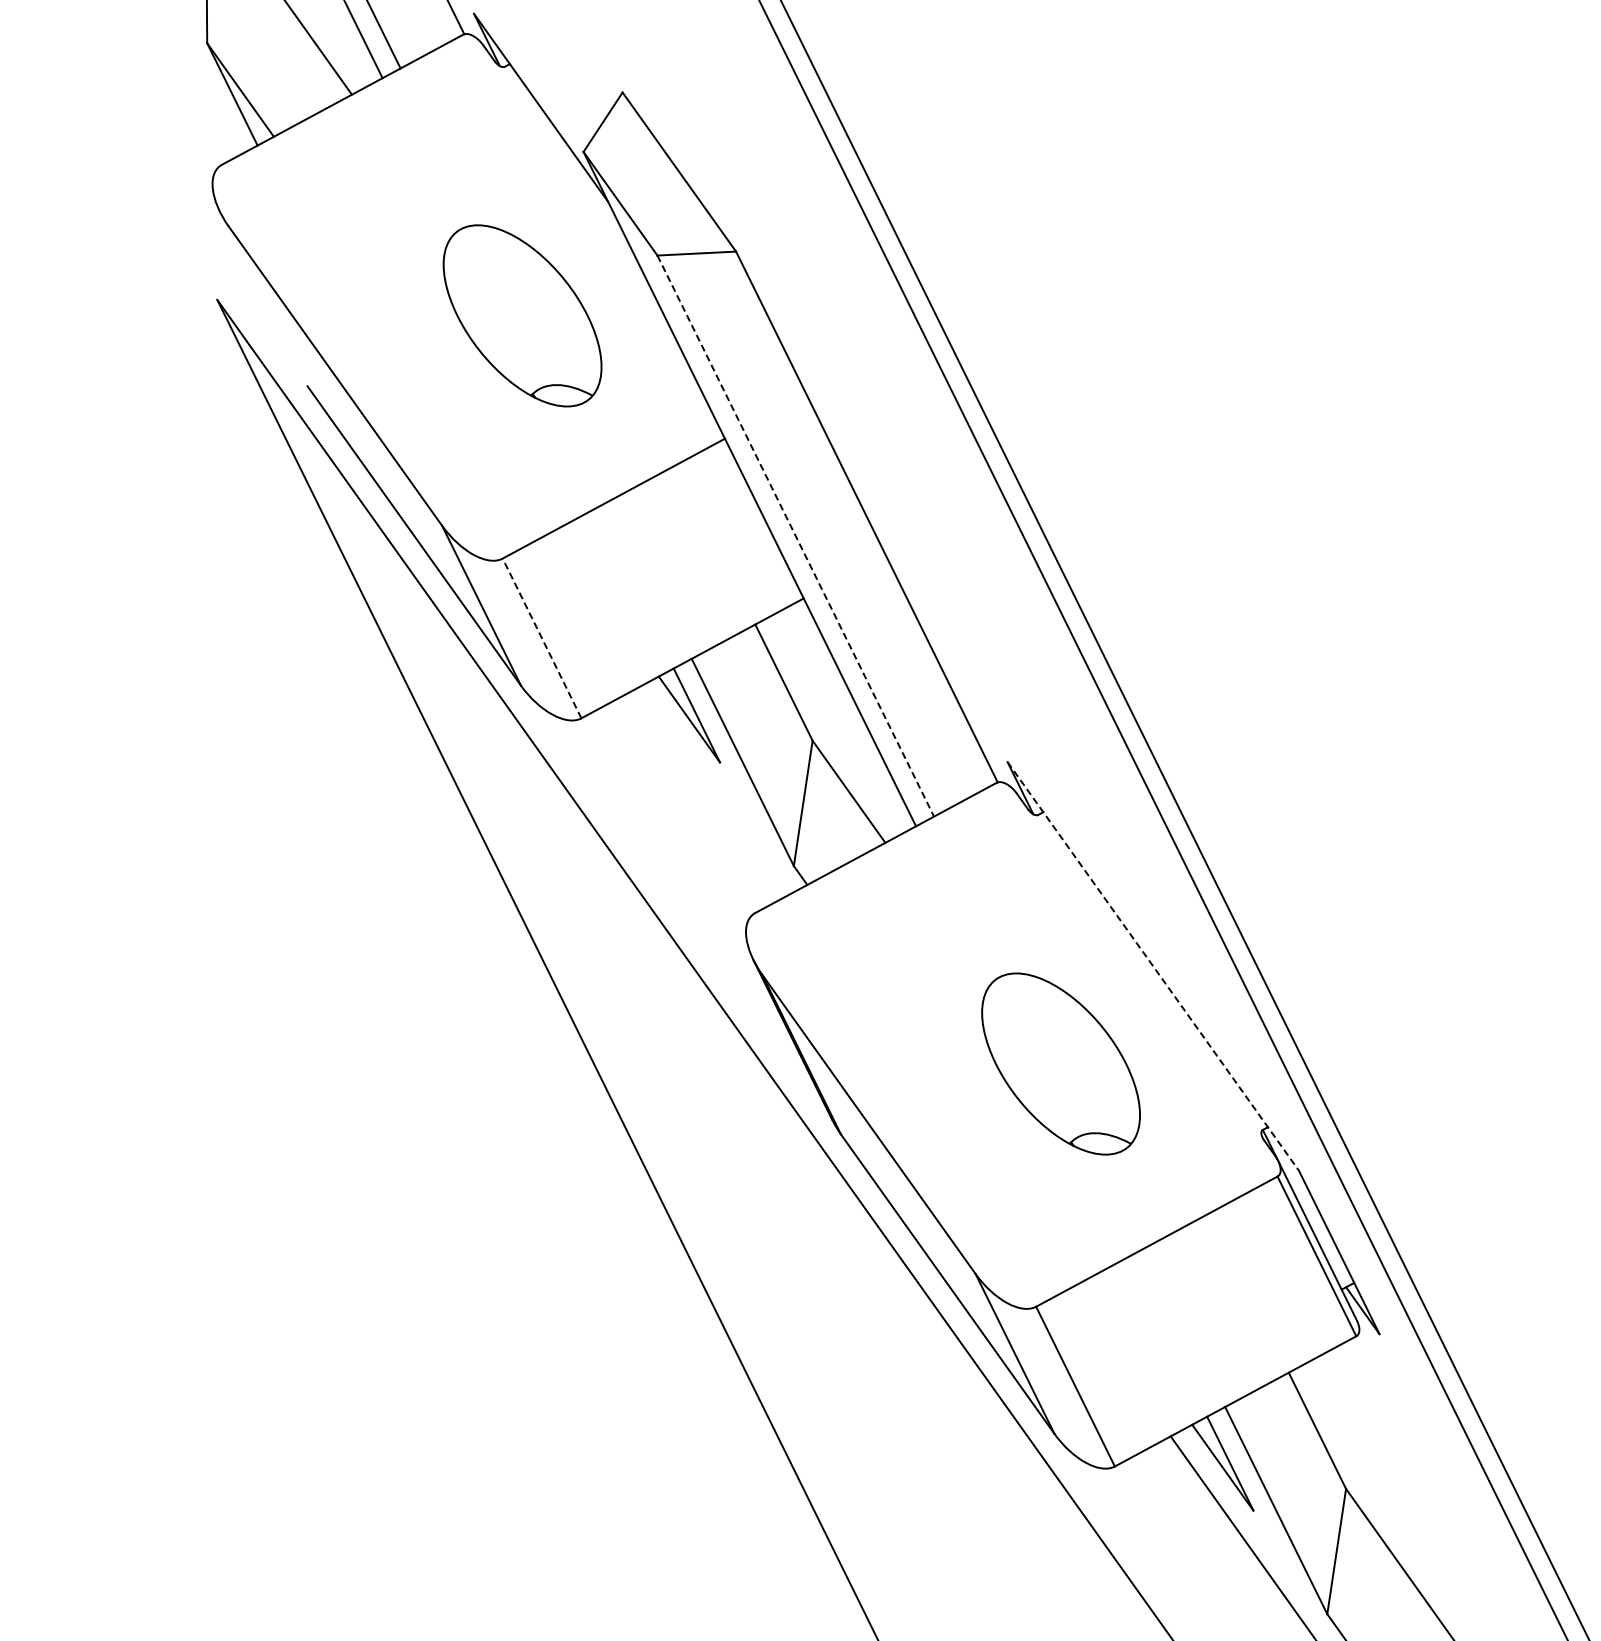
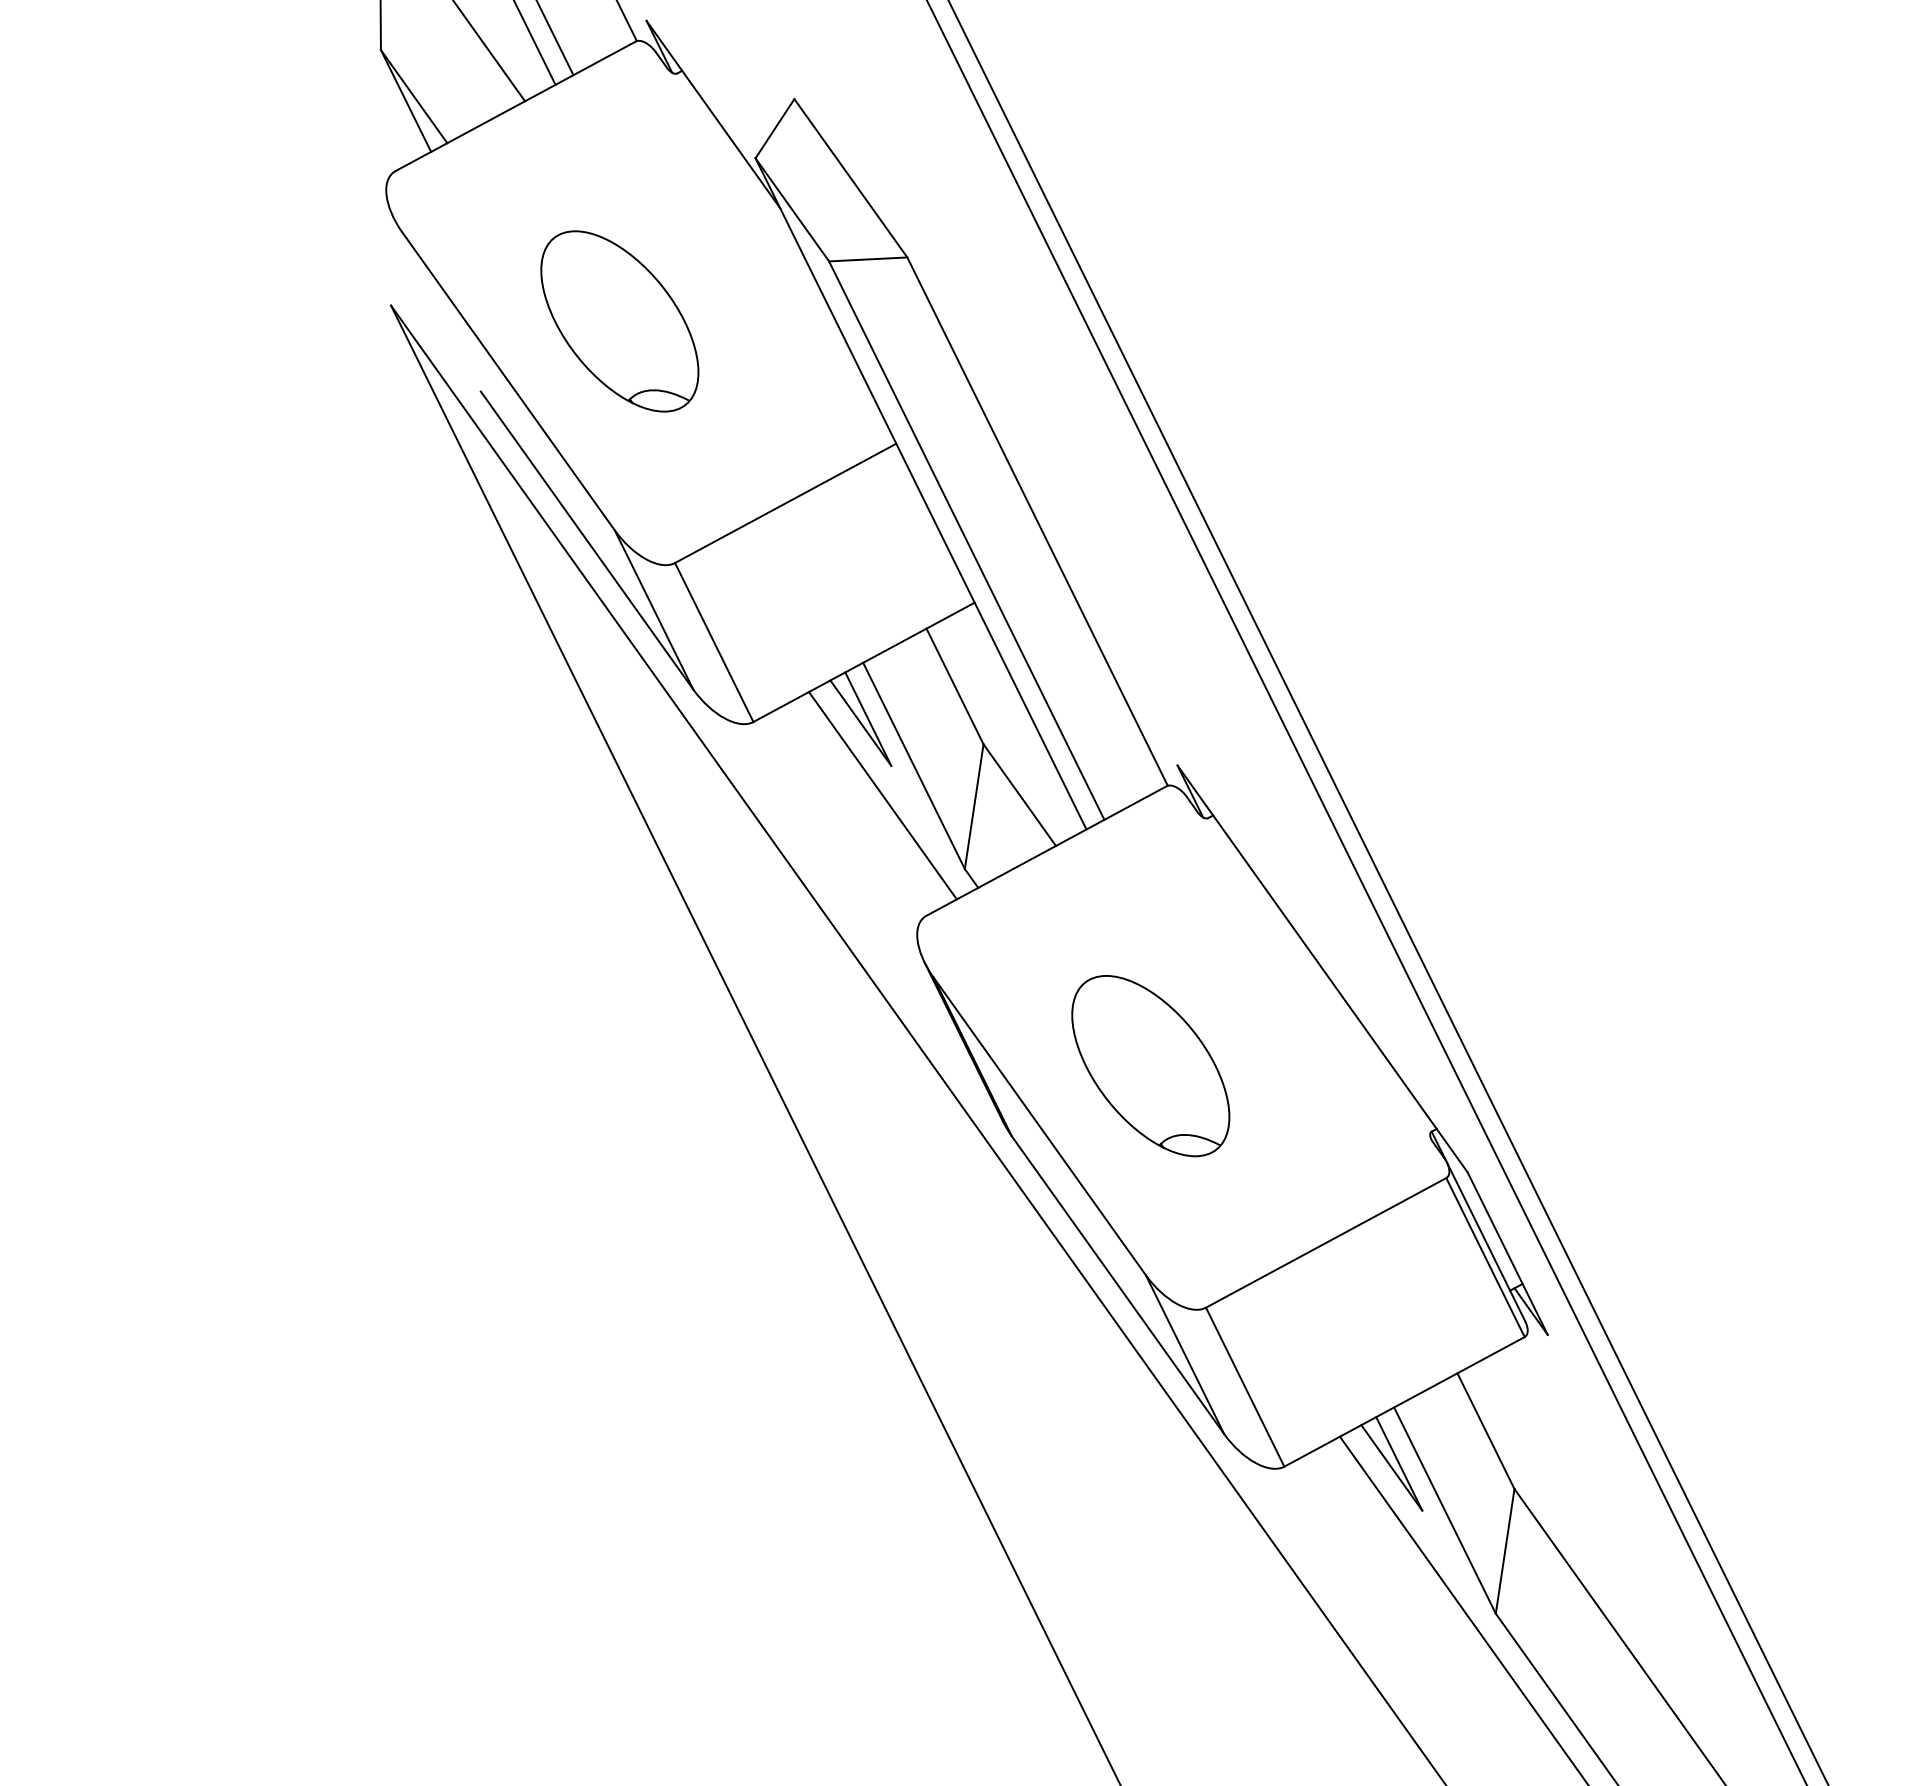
part: (522, 315) -> (619, 321), moved
line: (795, 536) -> (966, 541), dashed -> solid
line: (542, 638) -> (714, 642), dashed -> solid
line: (711, 792) -> (882, 795), added
line: (1153, 965) -> (1322, 968), dashed -> solid
part: (1060, 1064) -> (1150, 1066), moved

